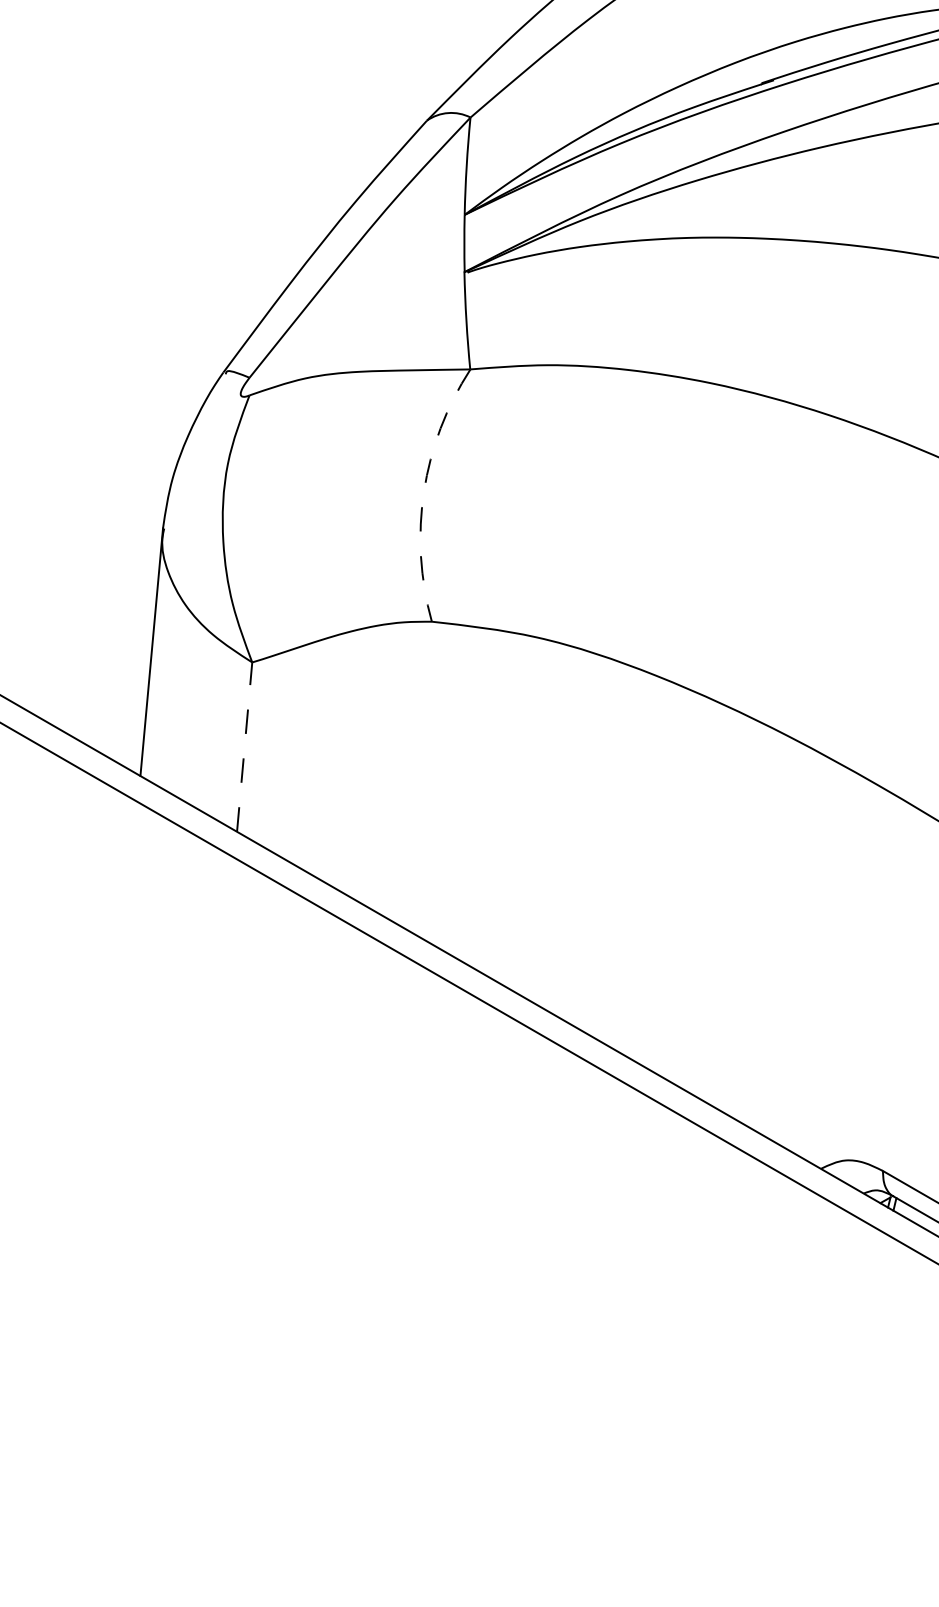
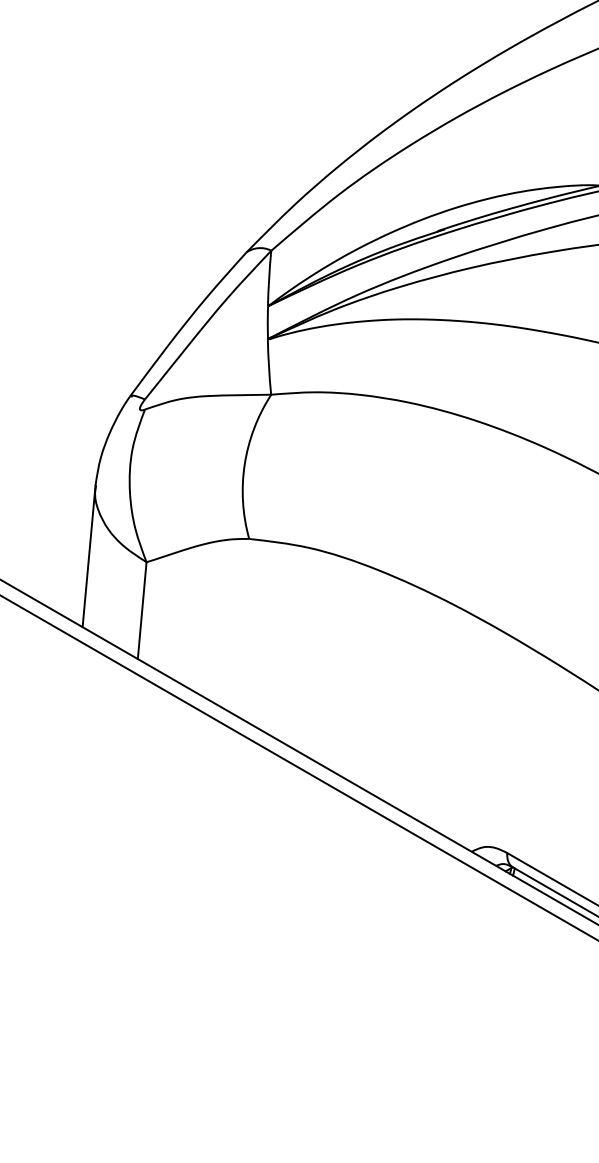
arc: (423, 491) -> (244, 464), dashed -> solid
line: (245, 746) -> (142, 610), dashed -> solid

